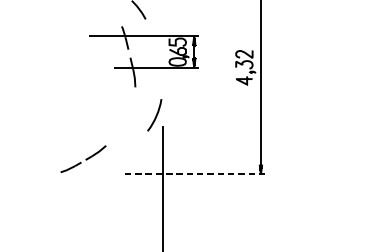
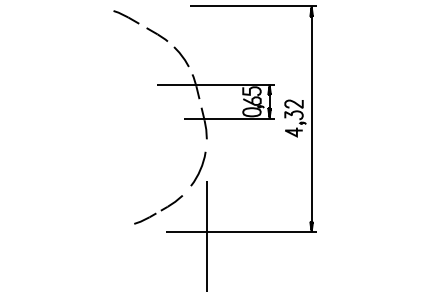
part: (143, 67) -> (215, 118), moved
part: (83, 158) -> (158, 209), moved
line: (196, 174) -> (242, 232), dashed -> solid

